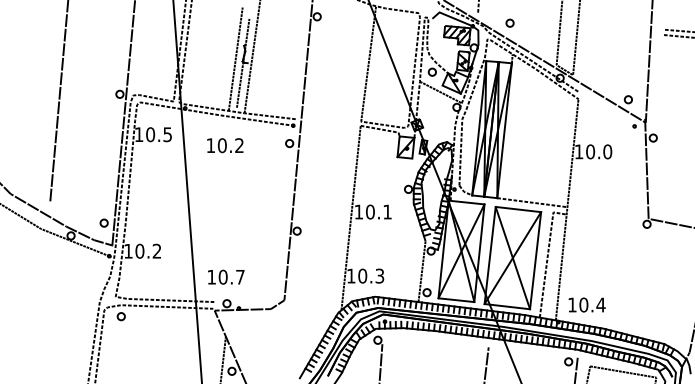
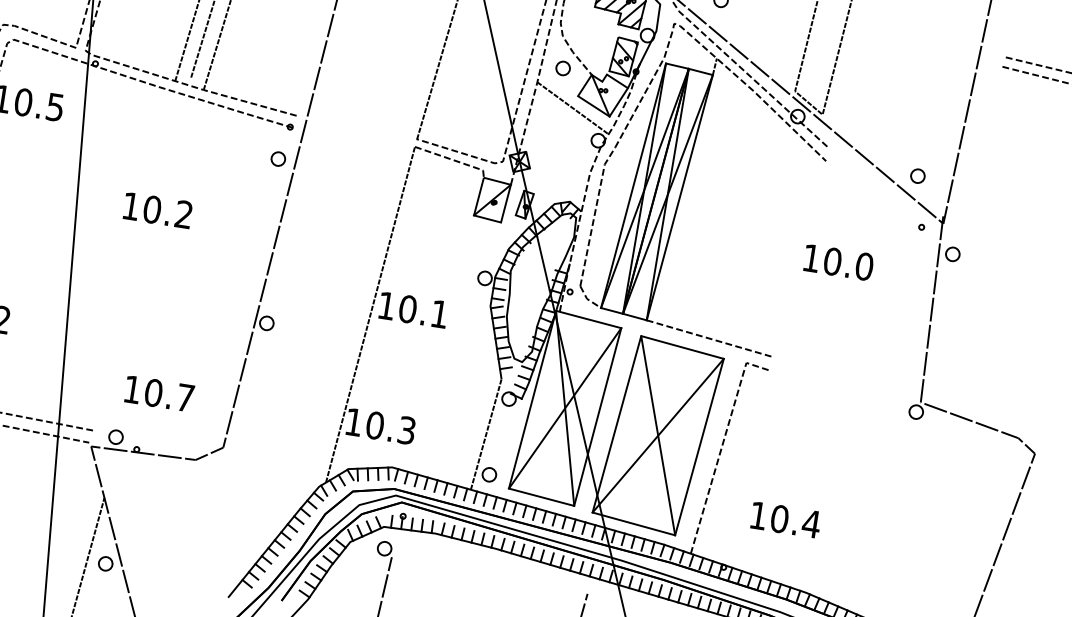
text: (225, 145) -> (158, 210), moved
line: (566, 209) -> (771, 361), removed
text: (226, 276) -> (159, 392), moved
text: (586, 304) -> (784, 518), moved

